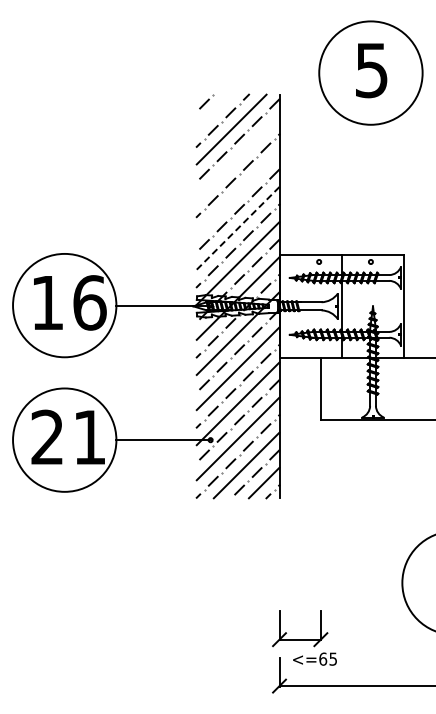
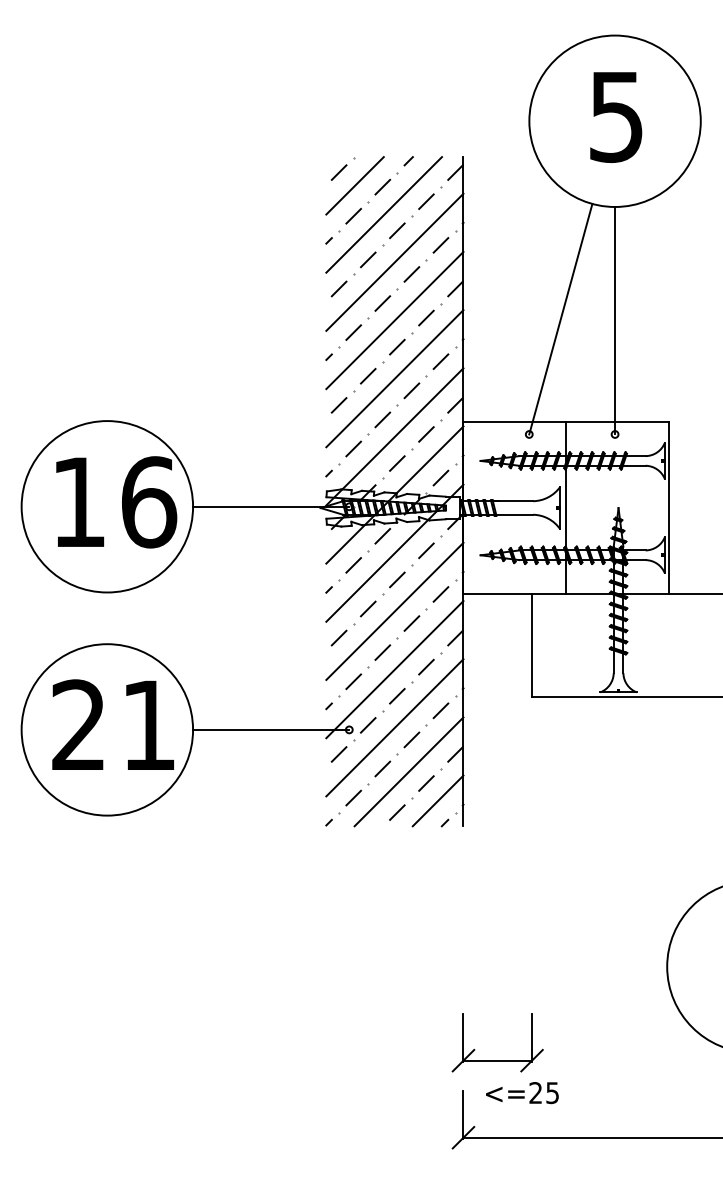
line: (213, 111) -> (354, 184), added
line: (237, 157) -> (393, 261), added
line: (338, 191) -> (561, 317), added
line: (237, 192) -> (393, 319), added
line: (370, 192) -> (614, 319), added
line: (238, 228) -> (395, 378), dashed -> solid
text: (323, 658) -> (536, 1091), <=65 -> <=25

